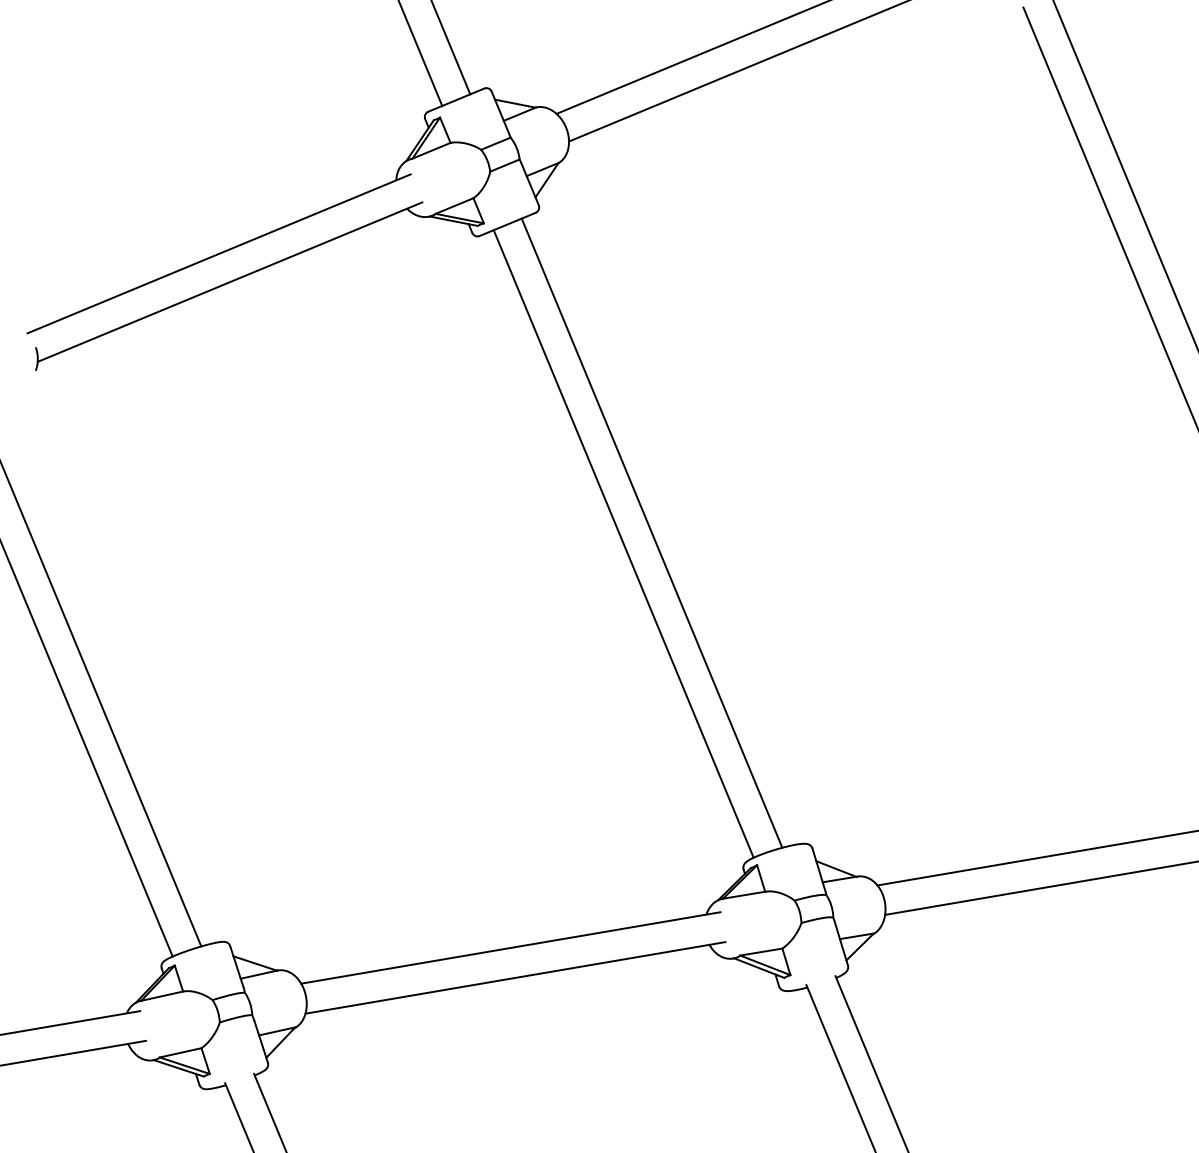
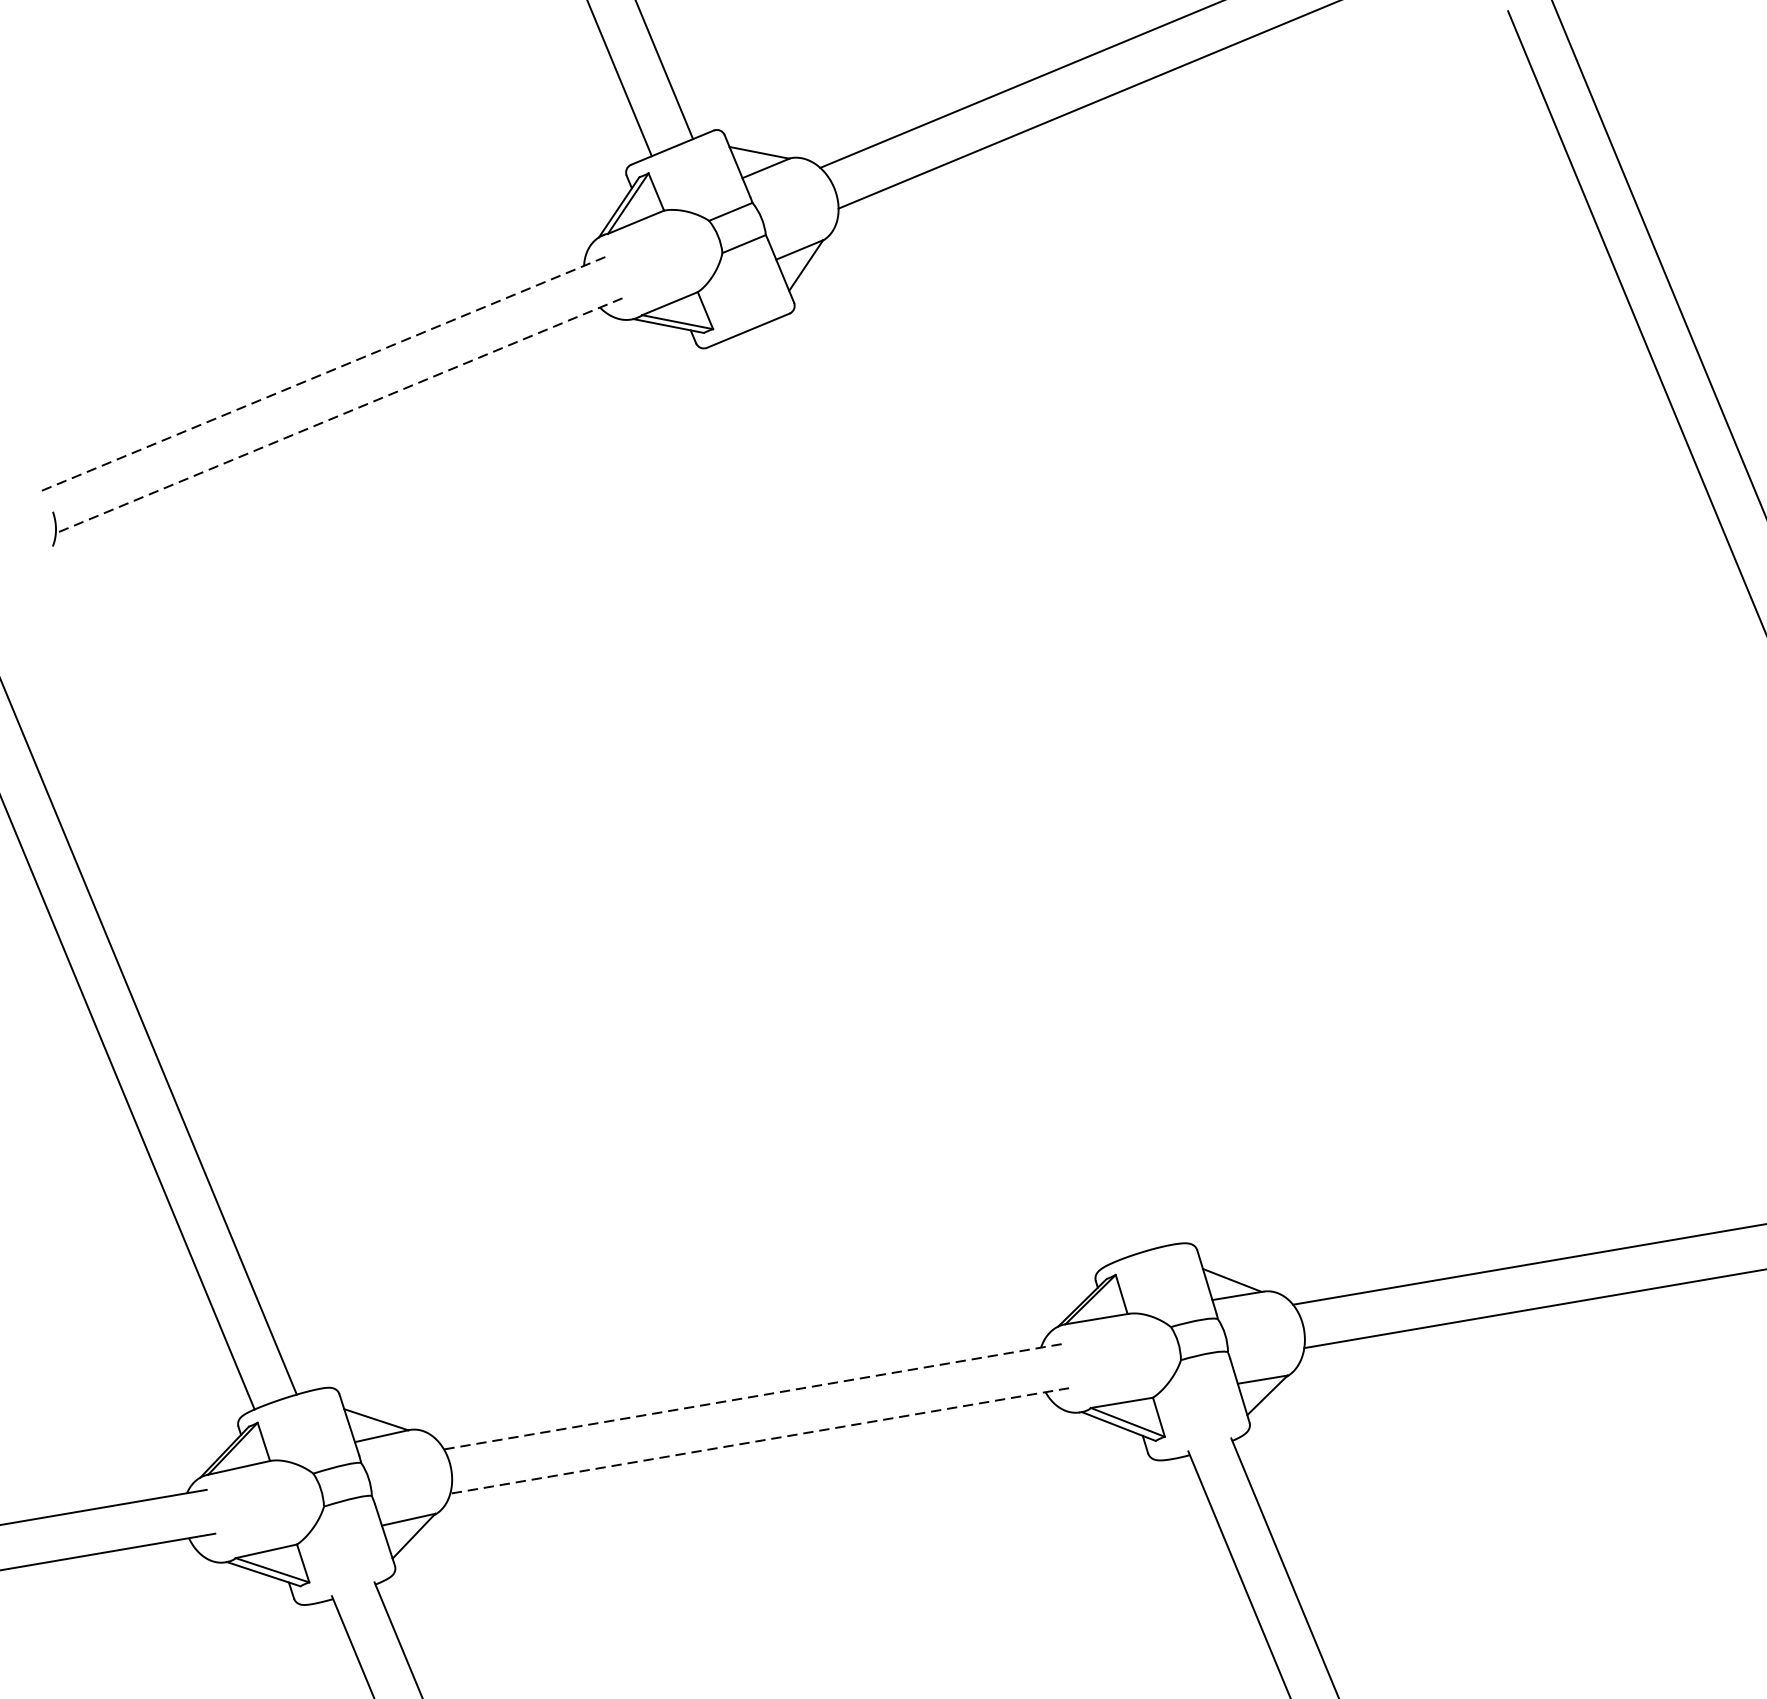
line: (218, 254) -> (322, 375), solid -> dashed
line: (229, 282) -> (338, 416), solid -> dashed
line: (651, 532) -> (960, 784), removed
line: (623, 543) -> (918, 800), removed
line: (510, 947) -> (752, 1396), solid -> dashed
line: (514, 977) -> (758, 1440), solid -> dashed

